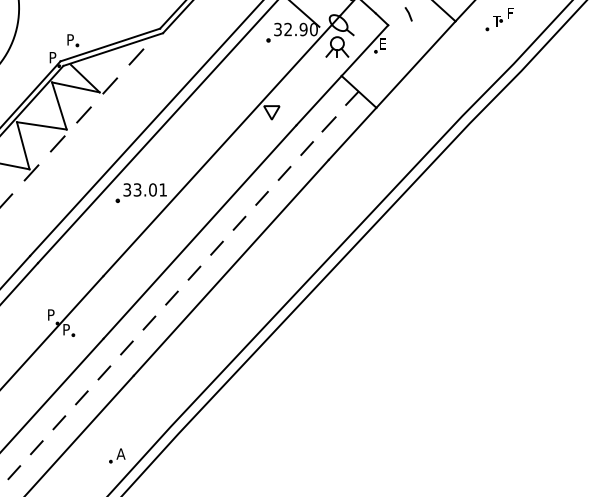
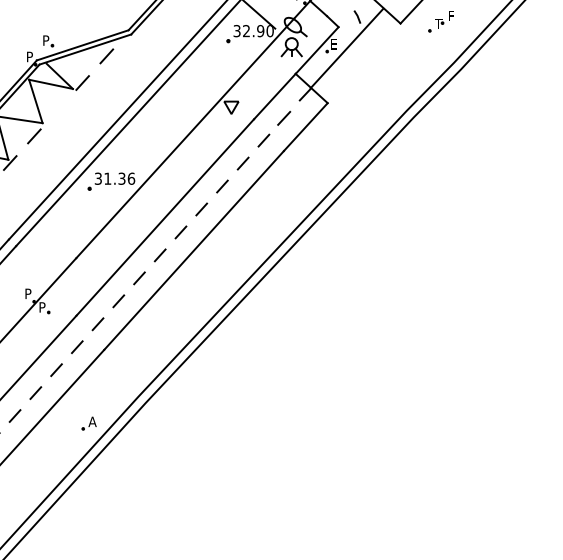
line: (415, 64) -> (346, 48), moved
line: (83, 114) -> (58, 109), removed
text: (150, 189) -> (119, 178), 33.01 -> 31.36

